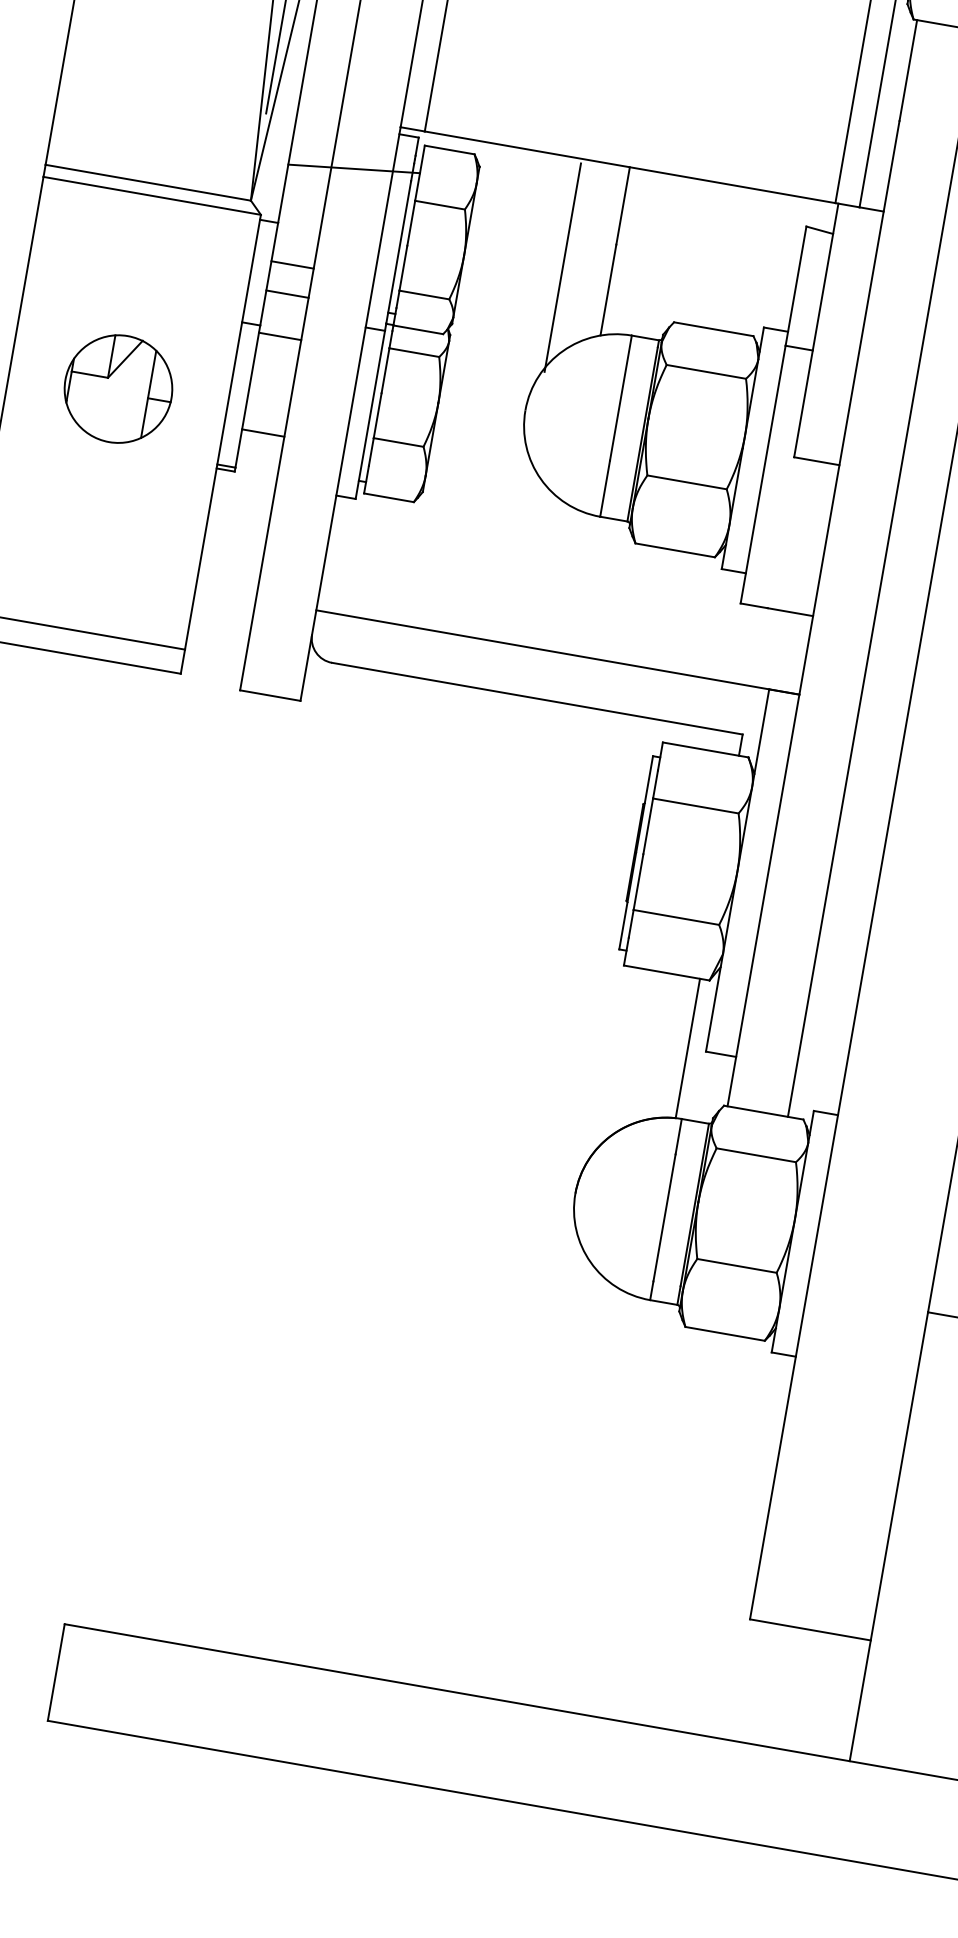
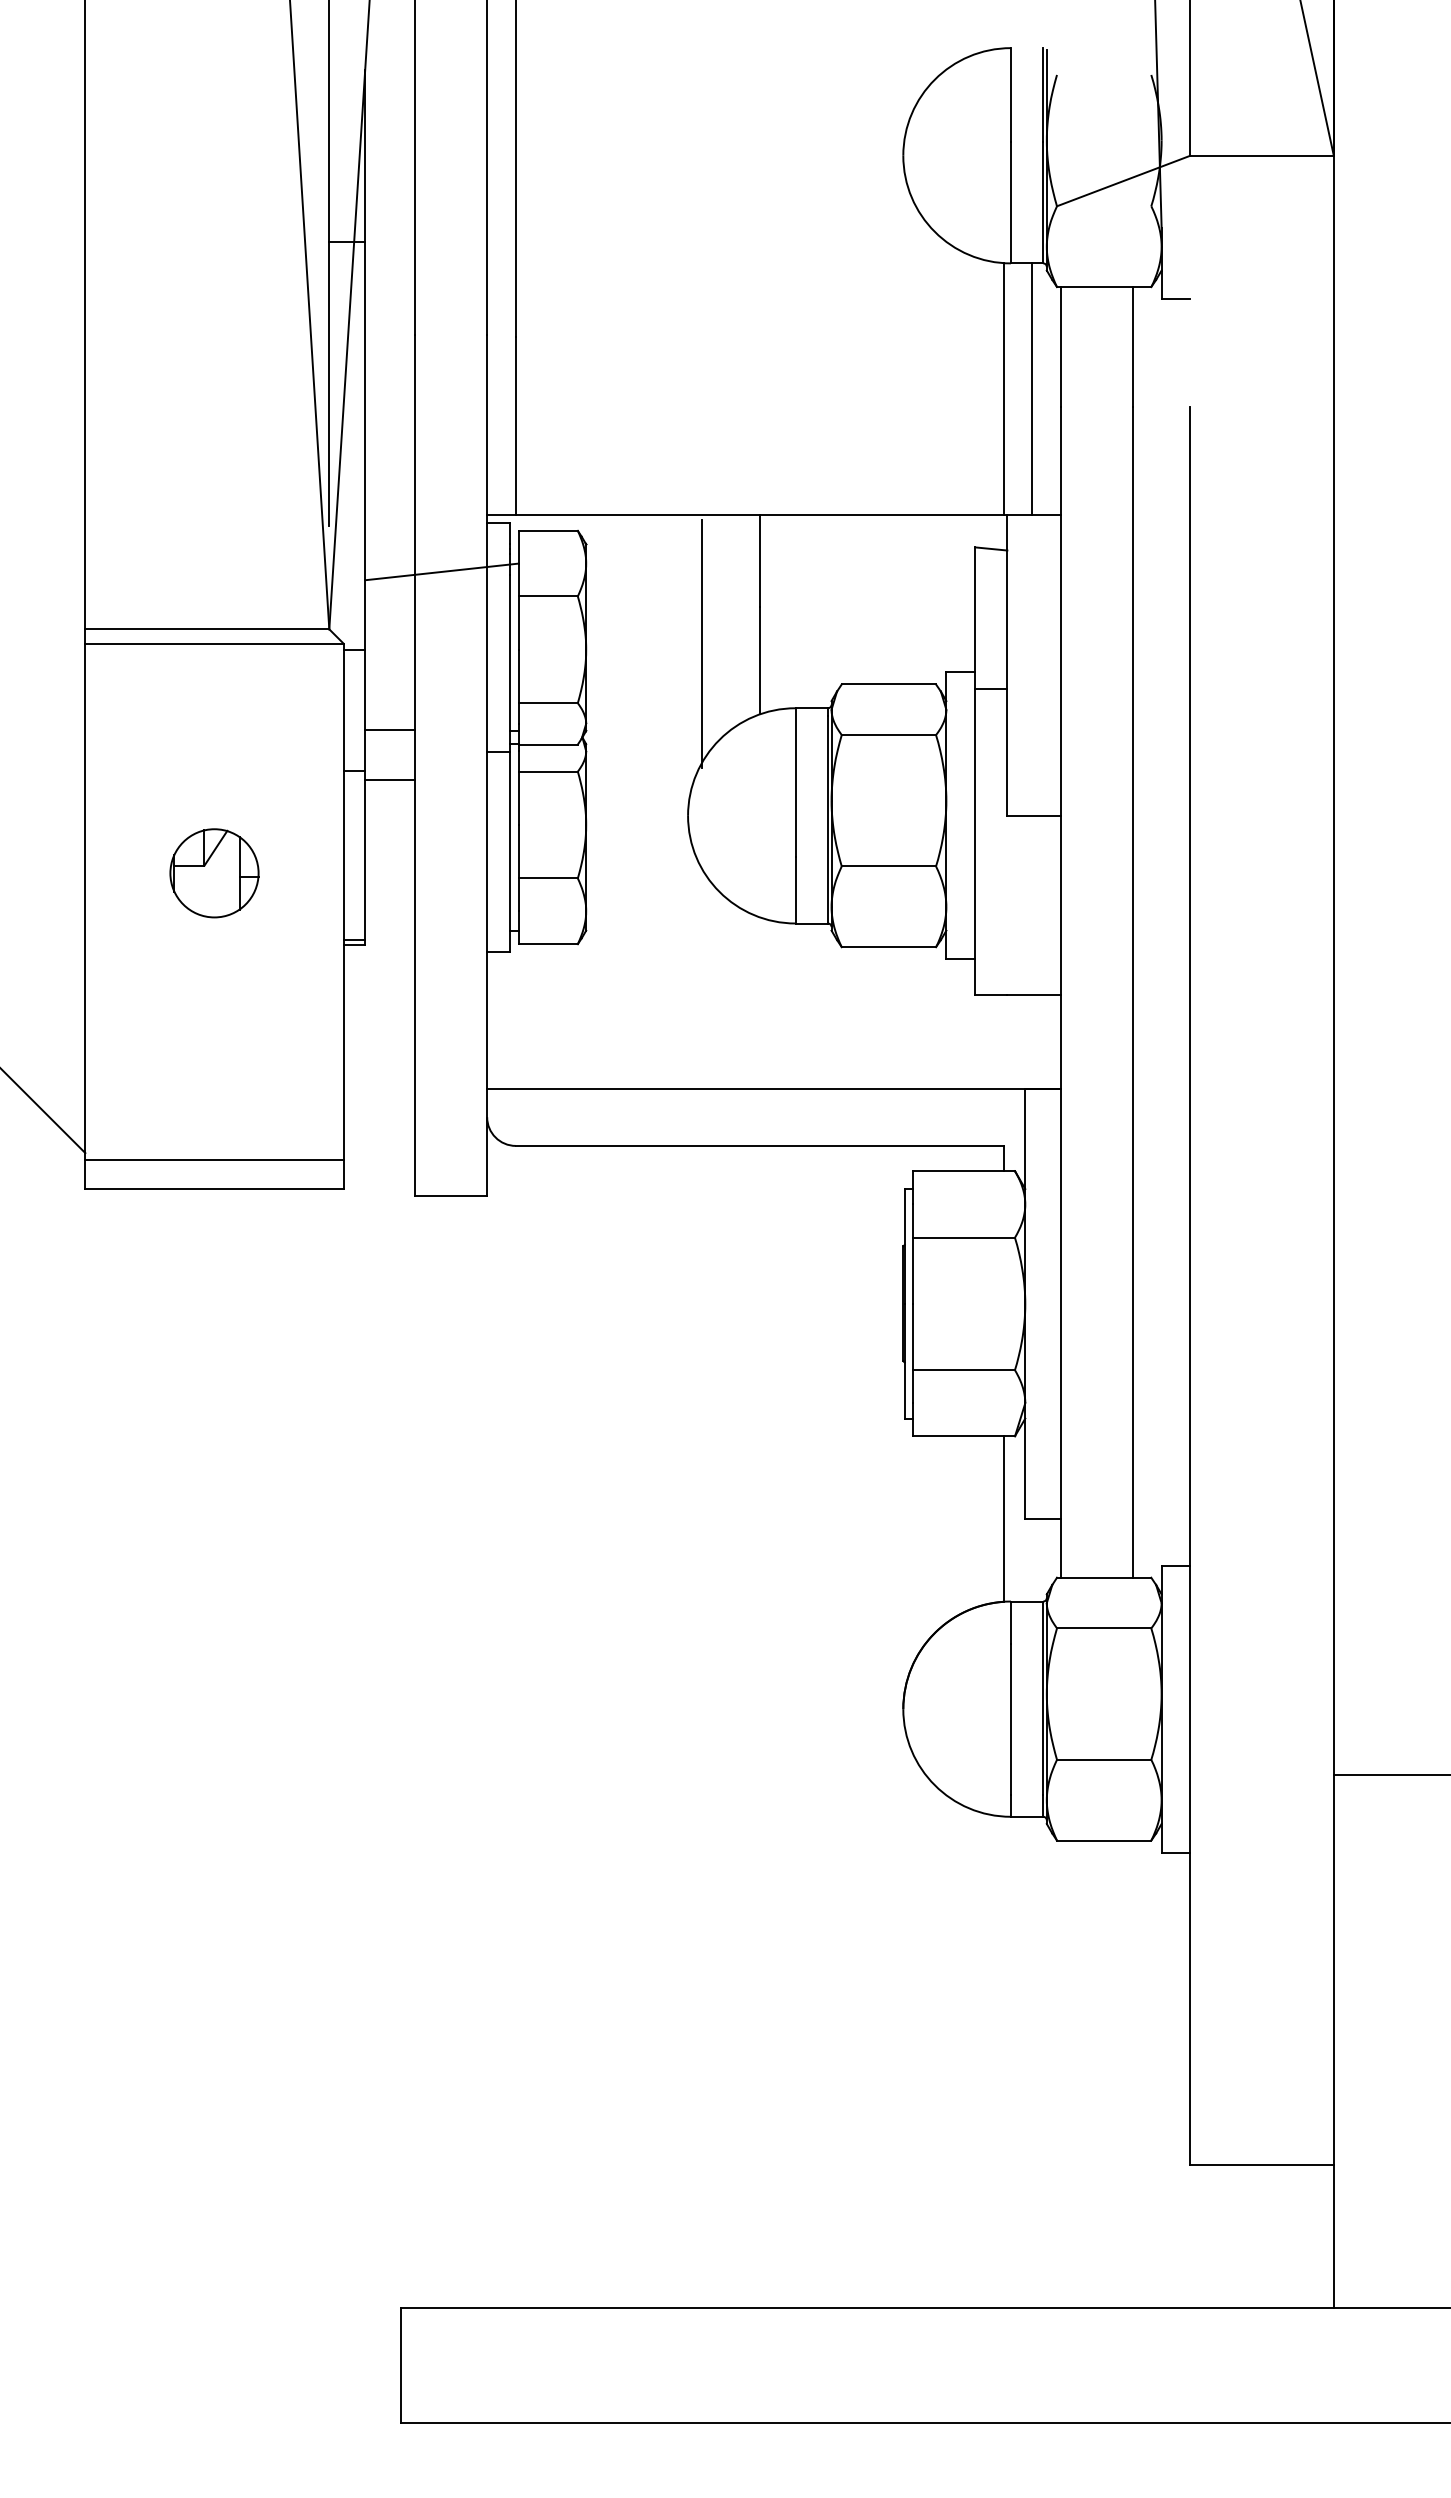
line: (292, 265) -> (390, 695), removed
part: (118, 389) -> (214, 873), size x0.7
line: (263, 432) -> (390, 894), removed

